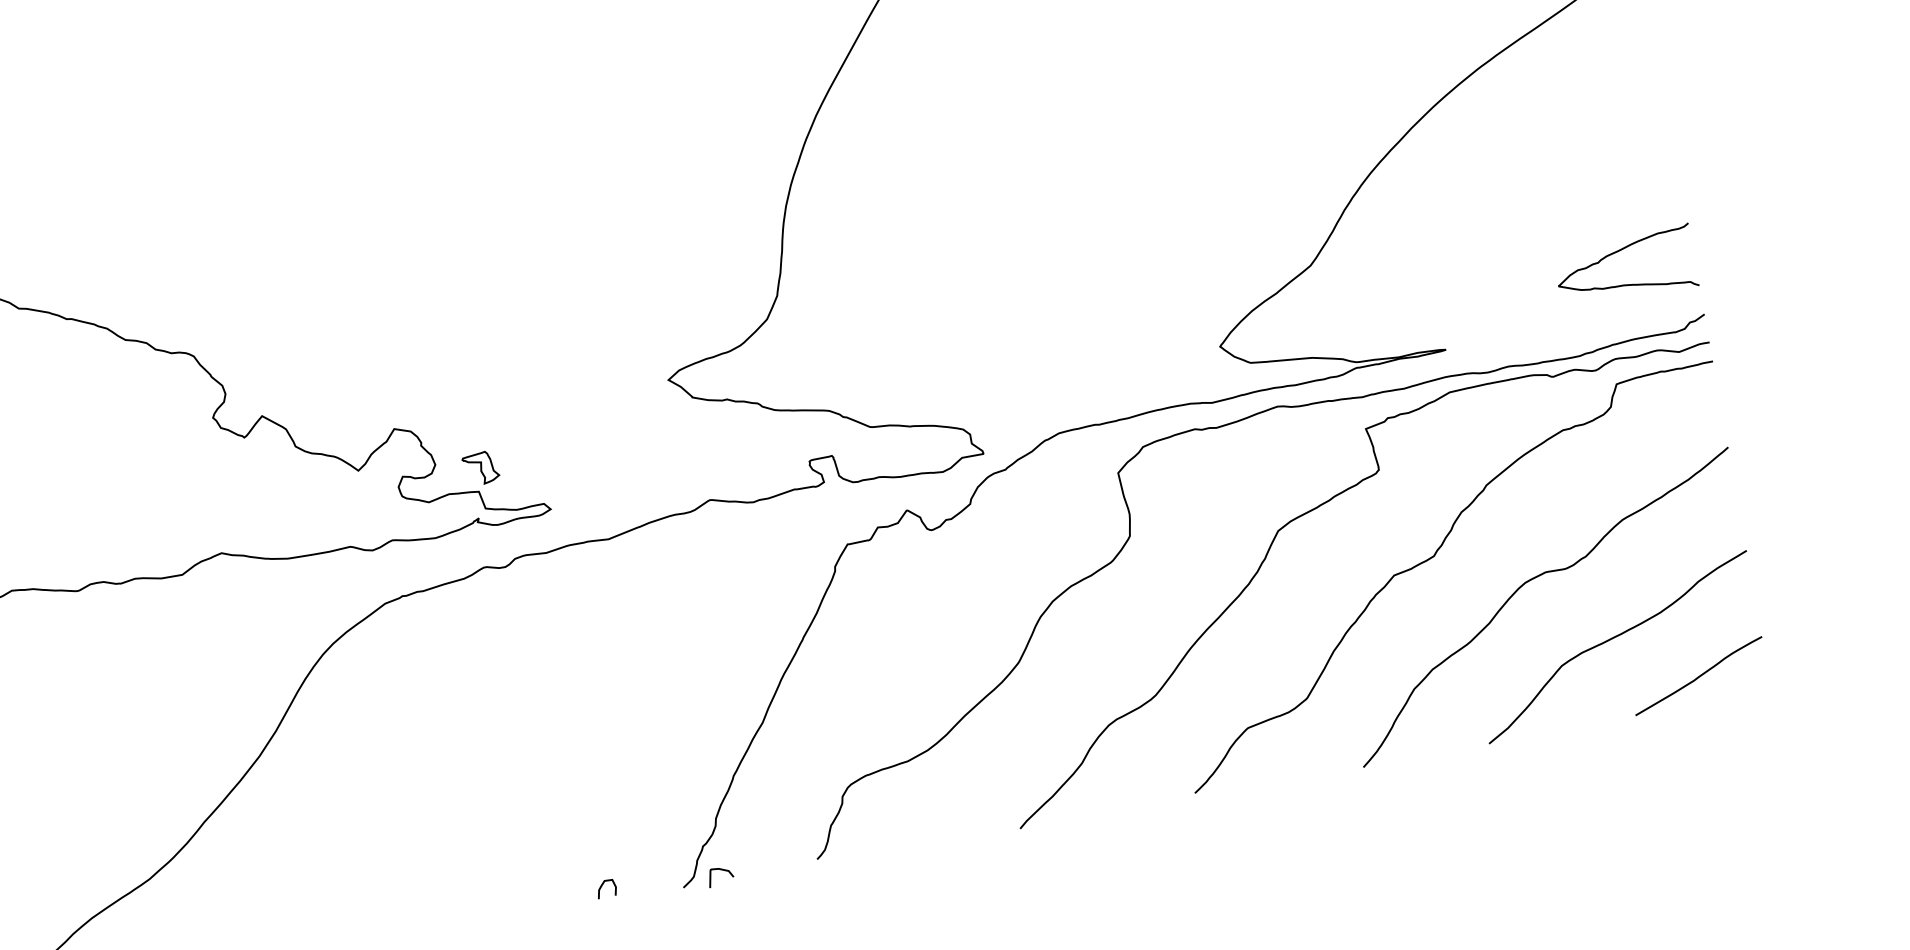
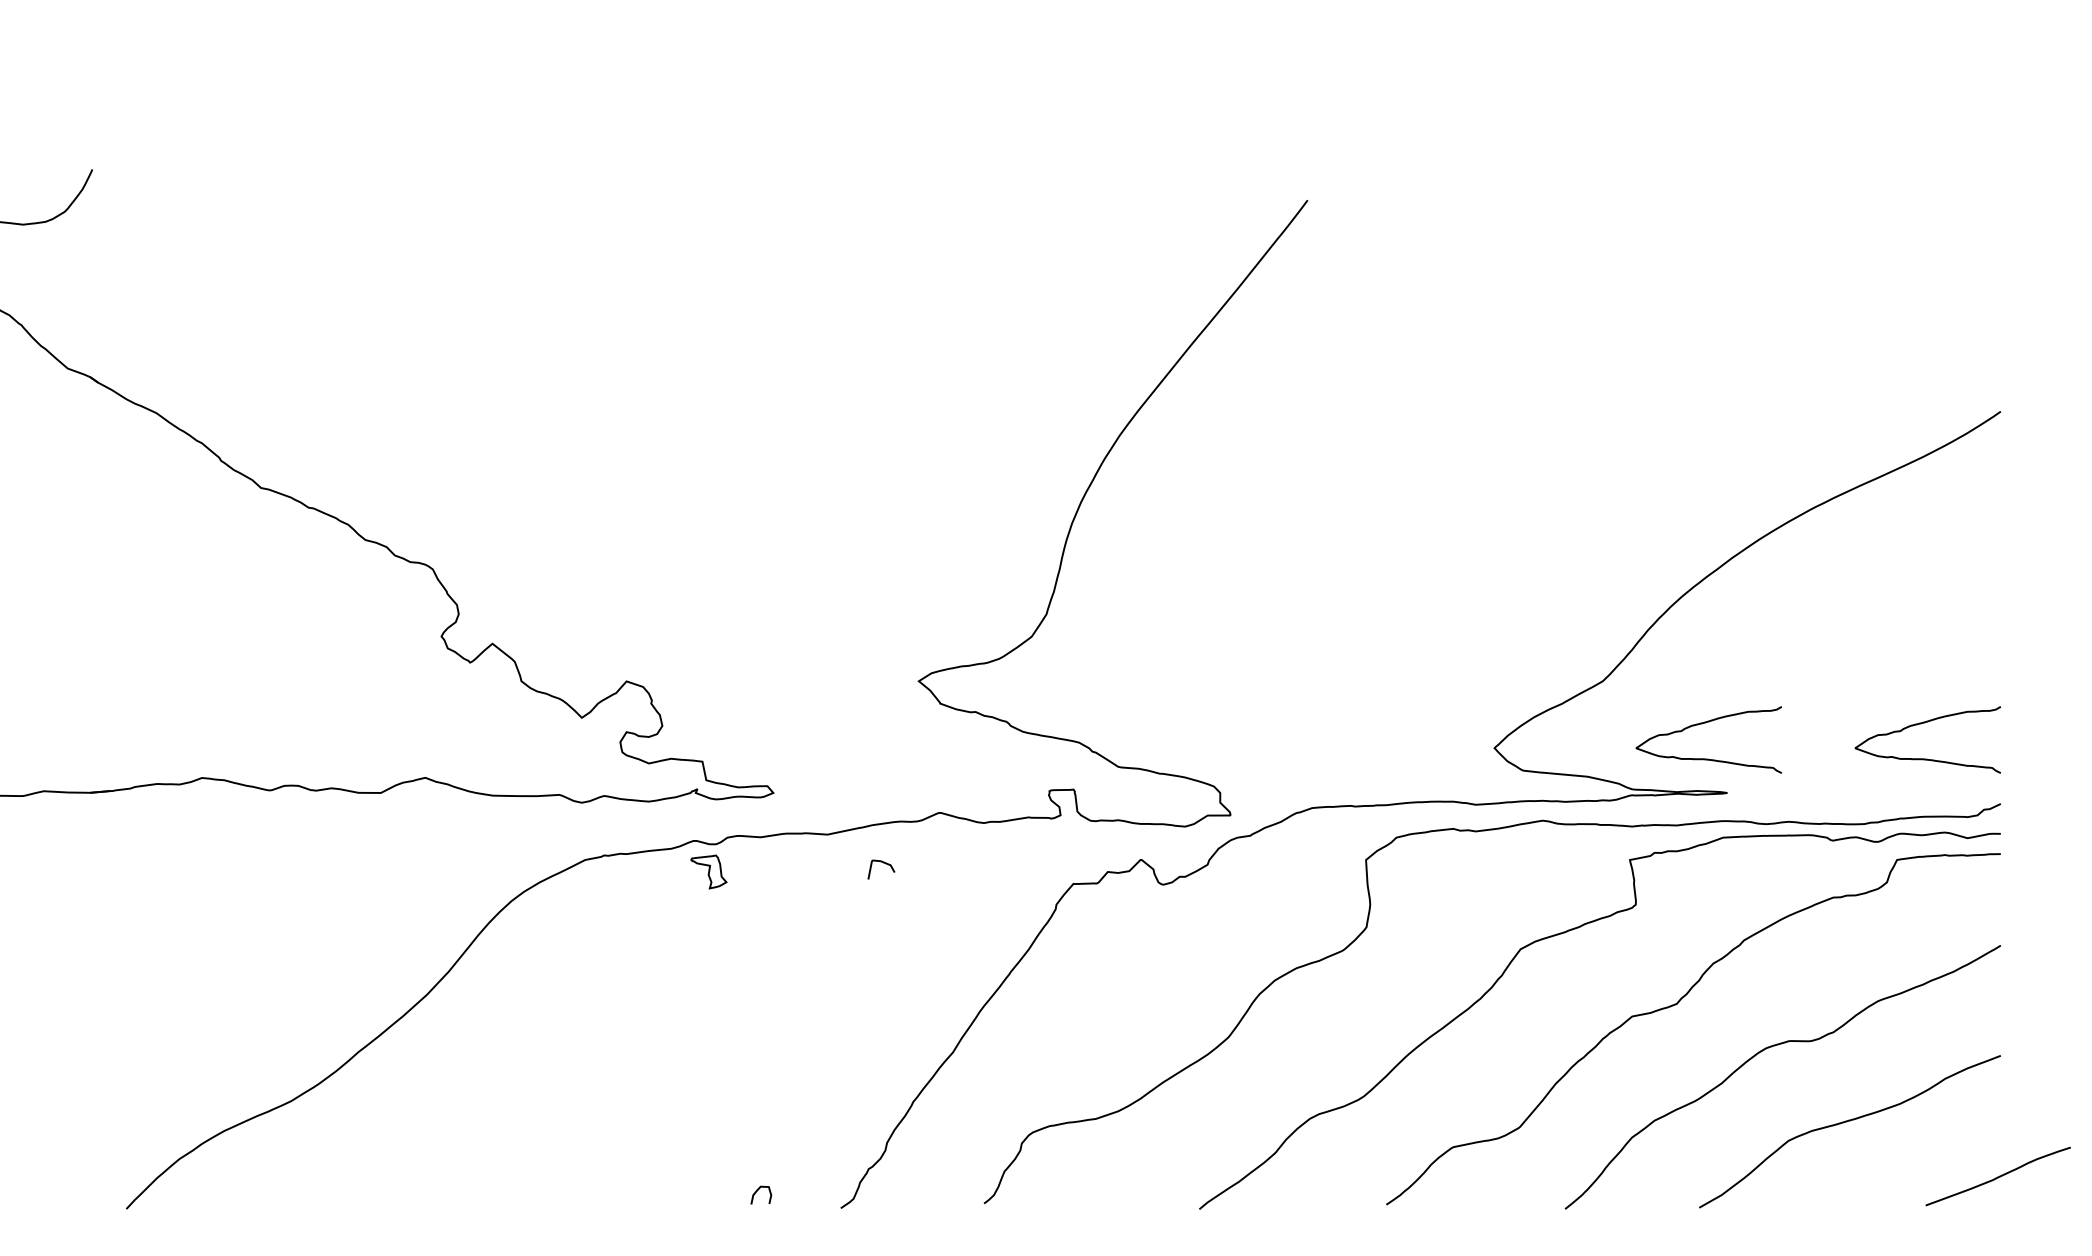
curve: (1411, 289) -> (1702, 724), added
part: (480, 468) -> (708, 871), moved
curve: (1698, 676) -> (1997, 1176), moved
curve: (721, 870) -> (883, 863), moved

